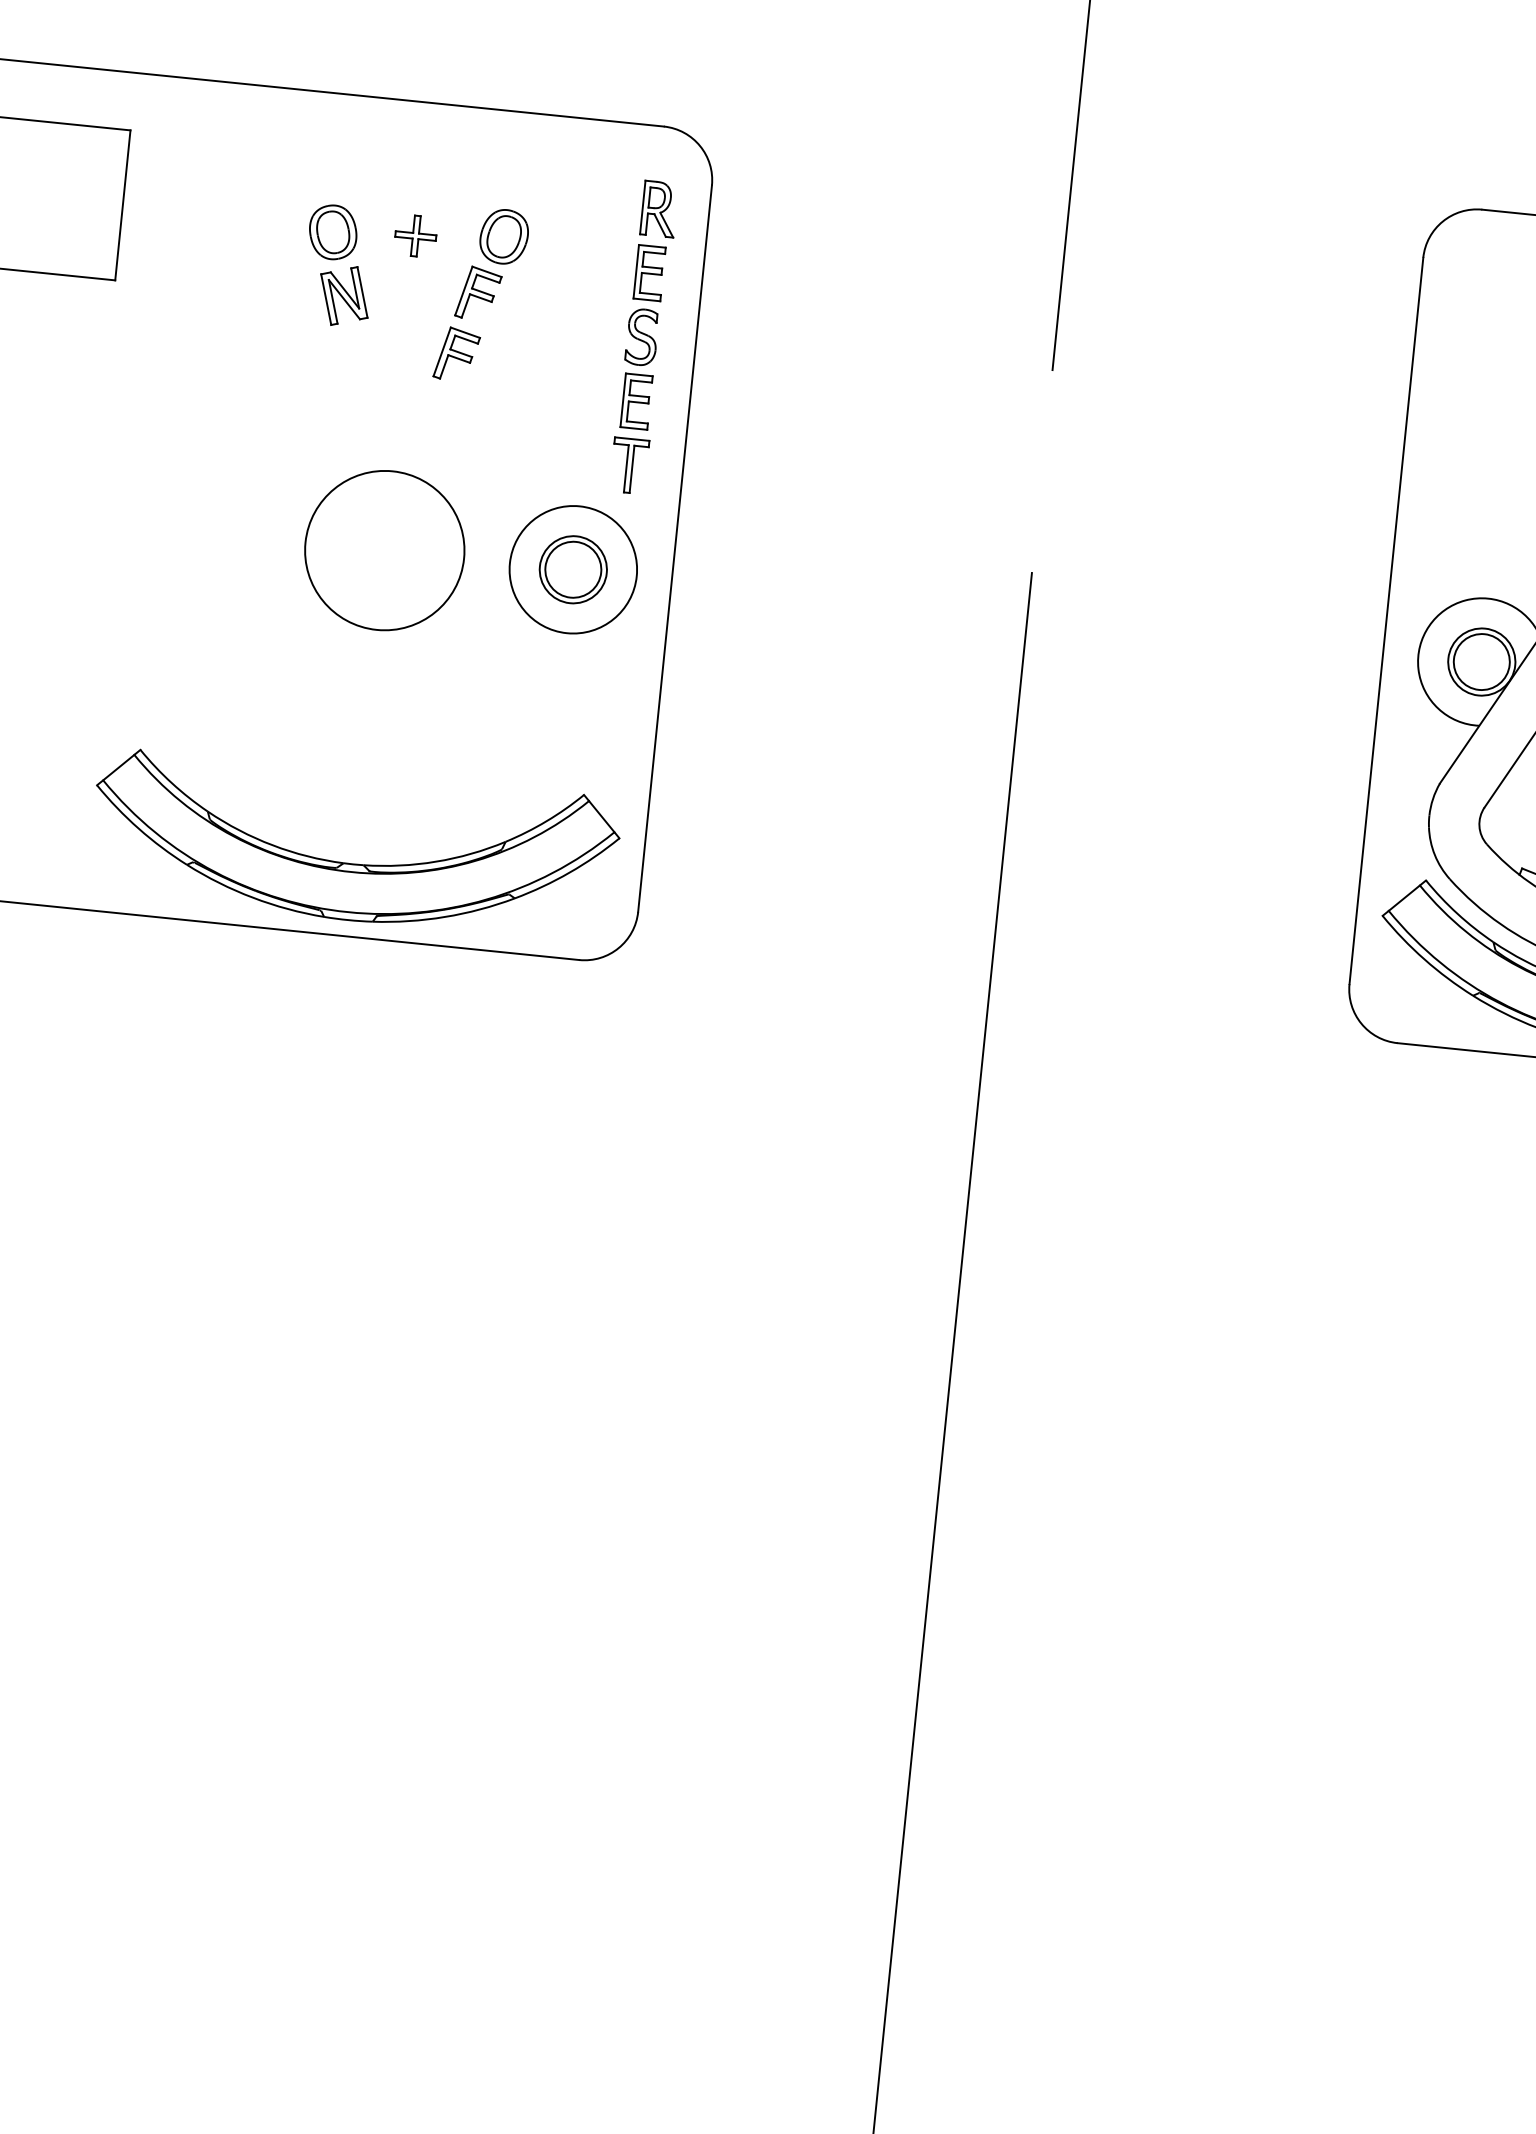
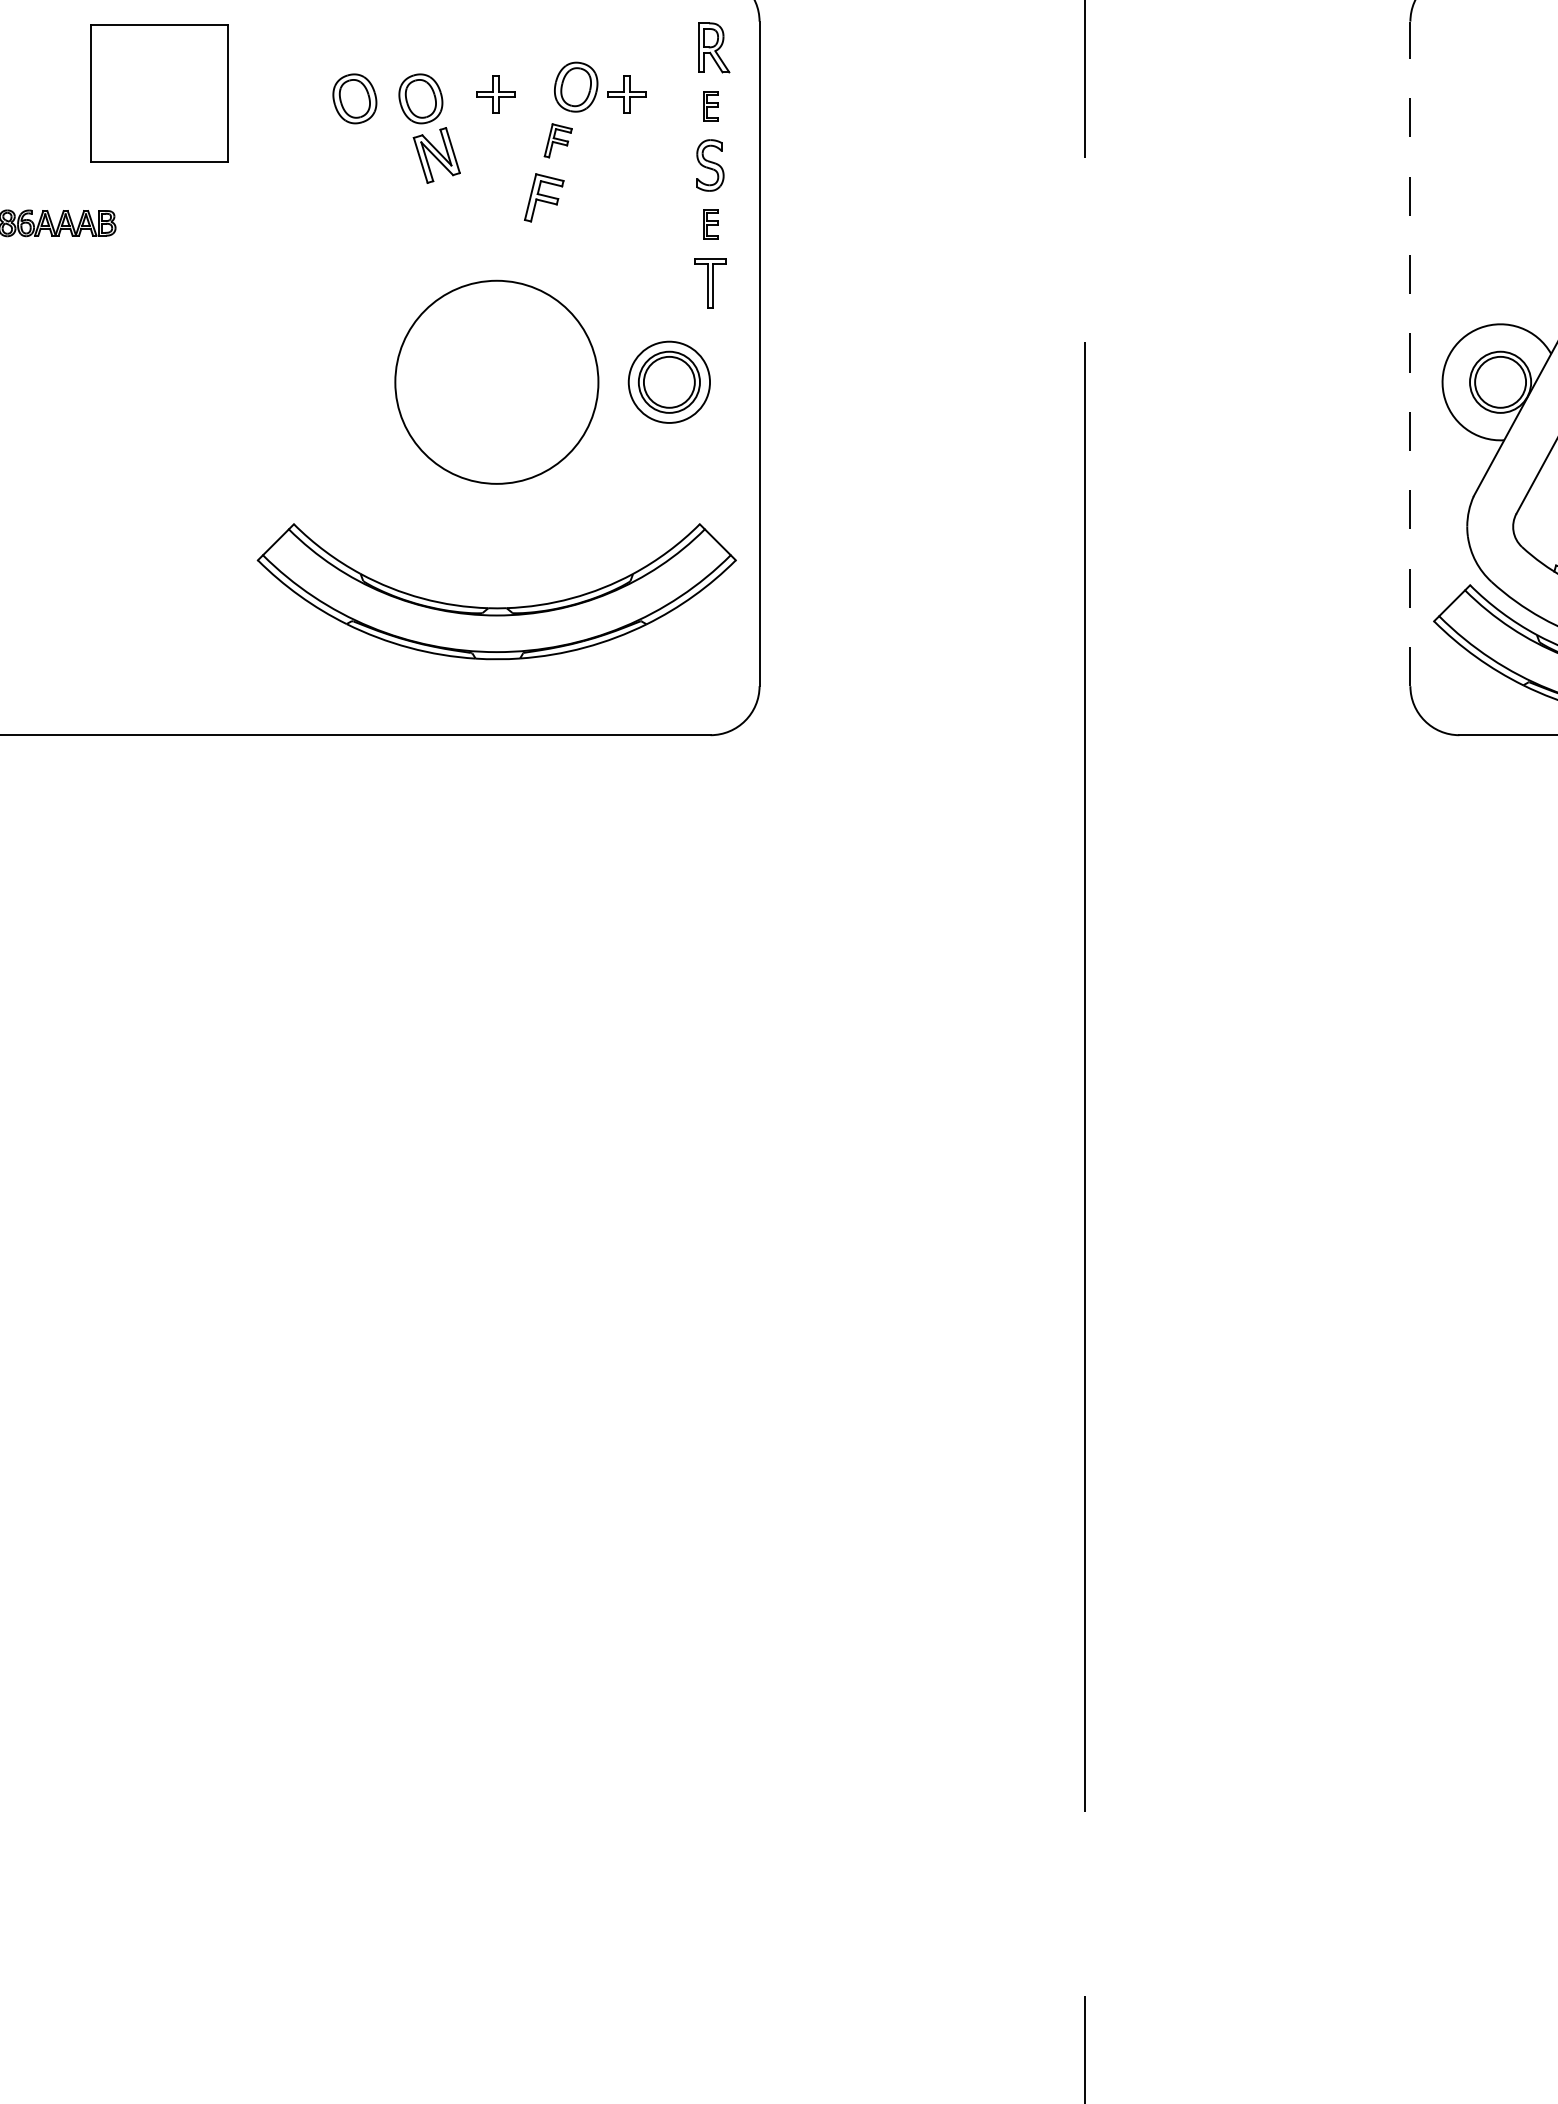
part: (260, 224) -> (354, 98), added
part: (558, 250) -> (626, 94), added
part: (648, 272) -> (710, 106), size x0.6
part: (478, 293) -> (558, 140), size x0.7
part: (635, 401) -> (710, 224), size x0.6
circle: (384, 549) -> (496, 381), size x1.4
circle: (573, 569) -> (669, 382), size x0.7
line: (1386, 620) -> (1410, 353), solid -> dashed
part: (352, 863) -> (496, 607), moved

